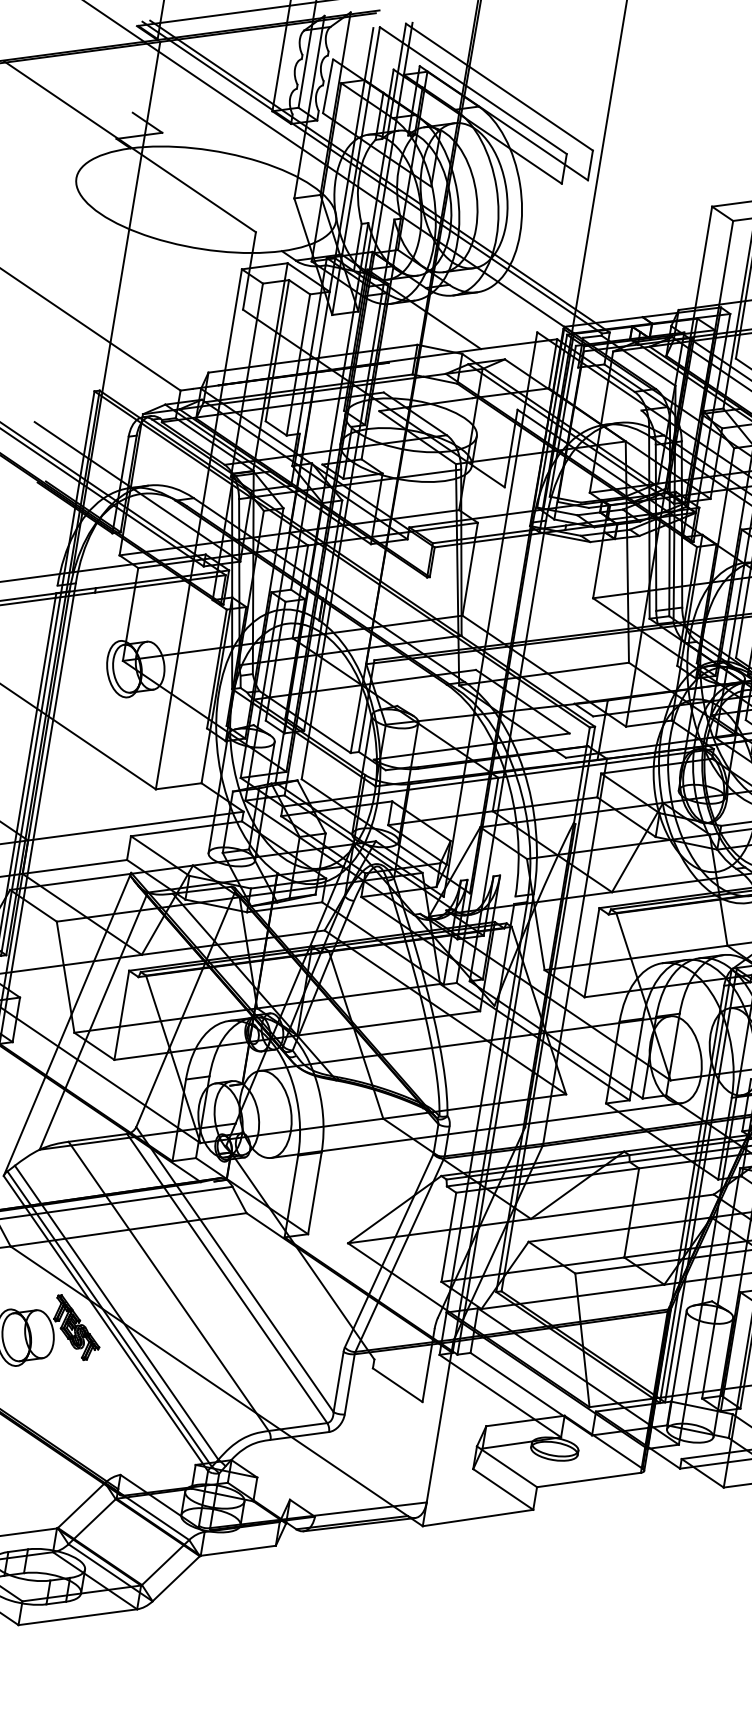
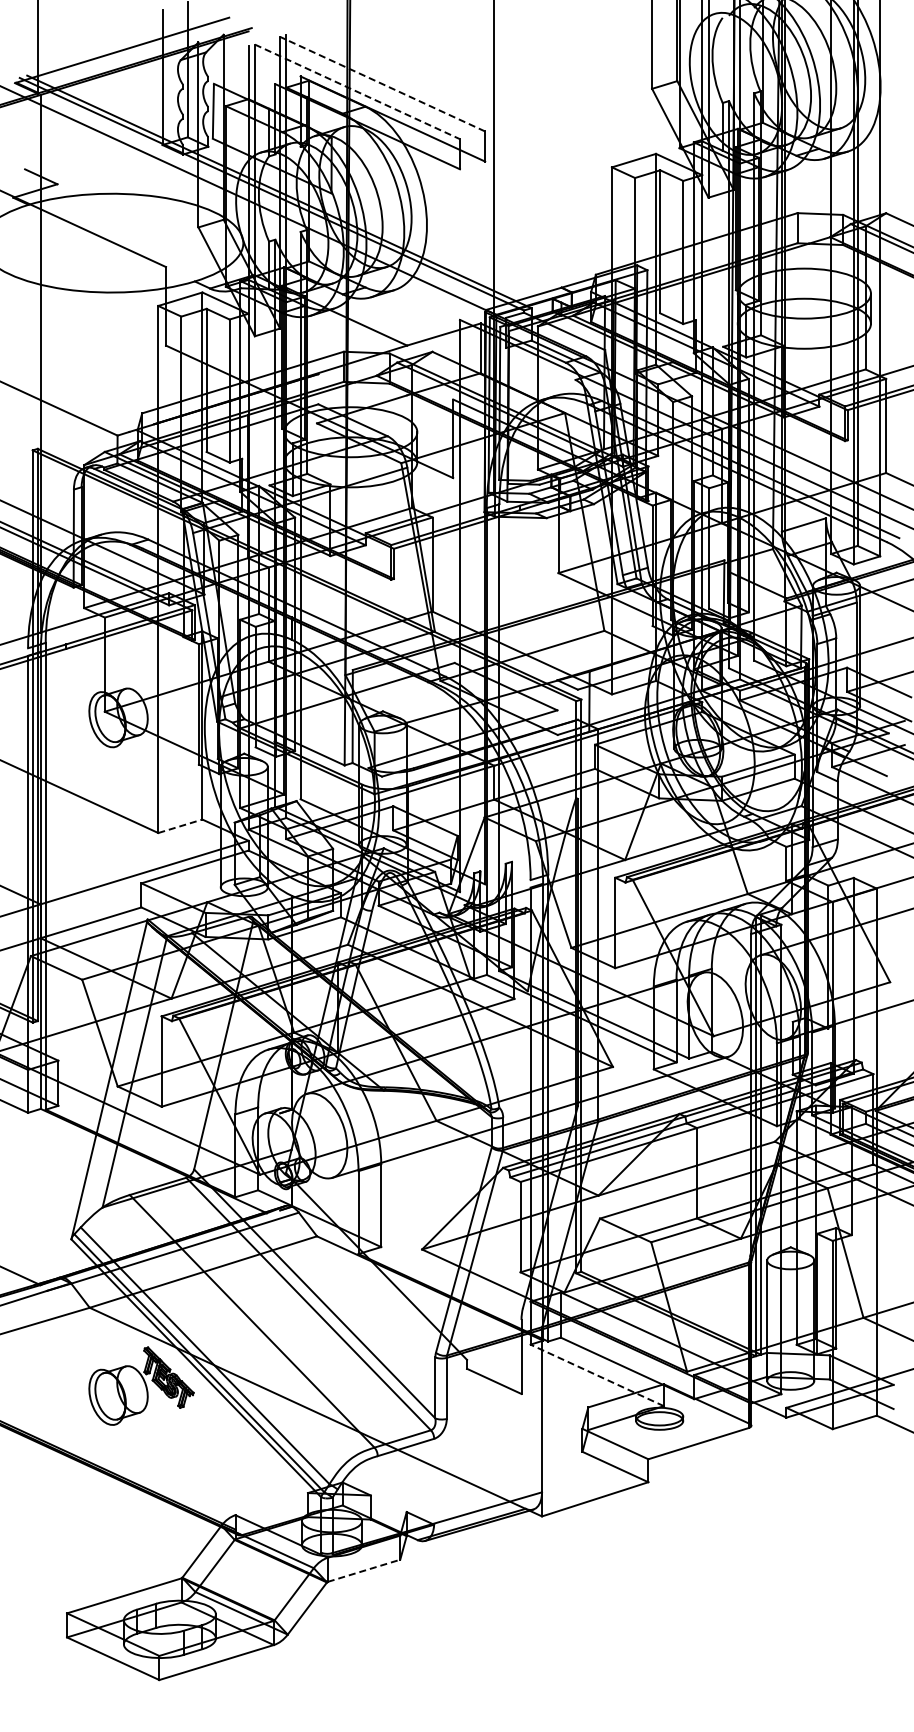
line: (499, 87) -> (382, 84), solid -> dashed
line: (473, 90) -> (357, 91), solid -> dashed
line: (178, 786) -> (180, 826), solid -> dashed
line: (499, 1396) -> (596, 1375), solid -> dashed
line: (238, 1550) -> (364, 1570), solid -> dashed

